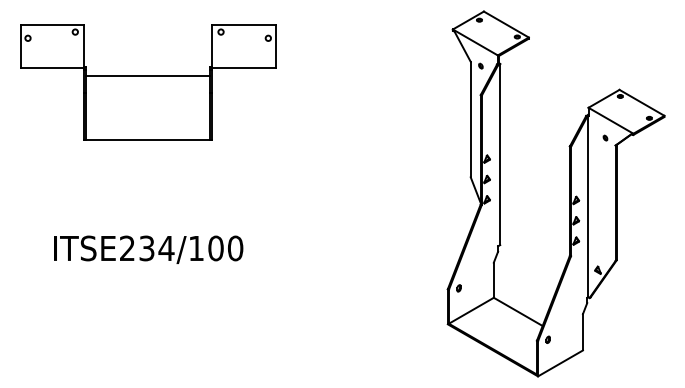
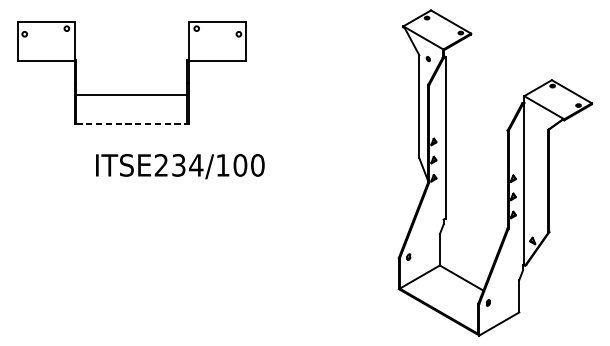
line: (147, 76) -> (131, 95), moved
part: (605, 137) -> (539, 122), removed
line: (148, 139) -> (132, 124), solid -> dashed
text: (148, 249) -> (180, 166), moved

